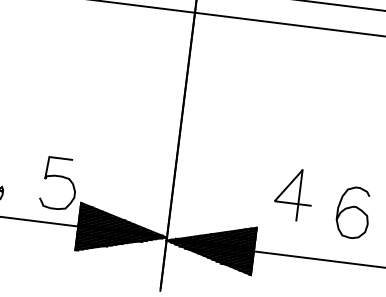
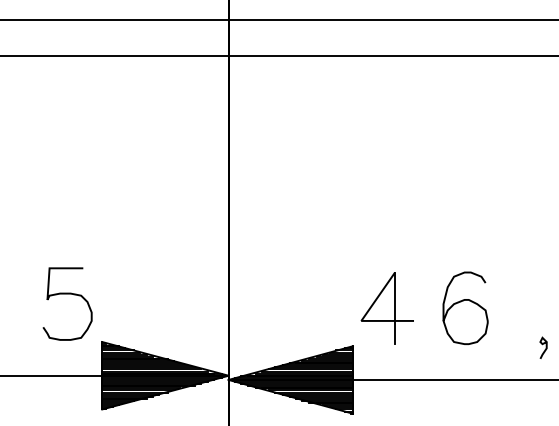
curve: (59, 176) -> (67, 294), moved
part: (293, 194) -> (386, 308), moved
curve: (352, 207) -> (463, 301), moved

